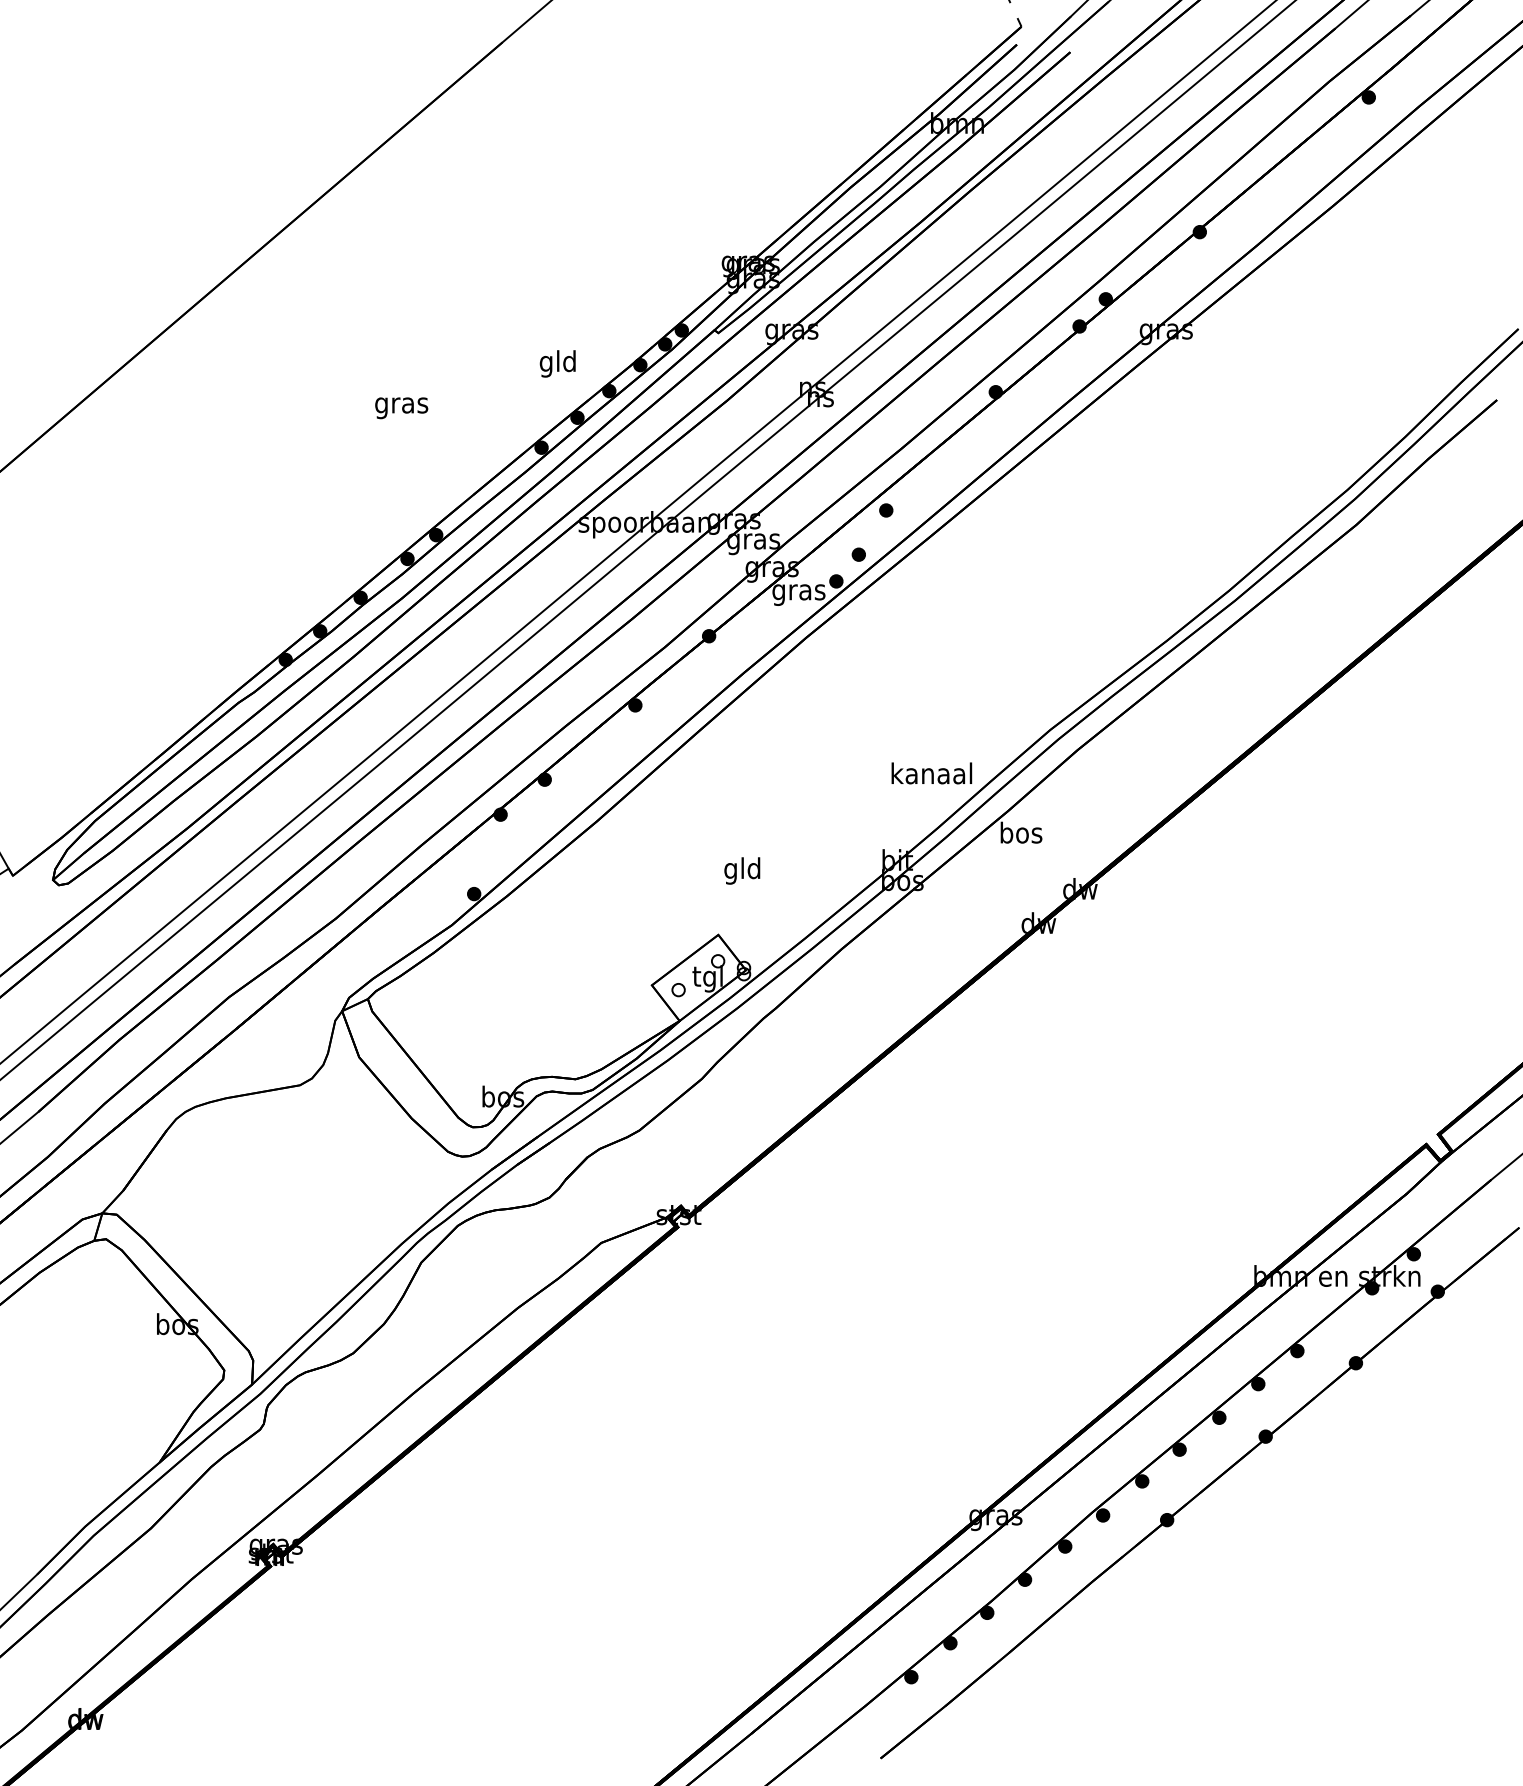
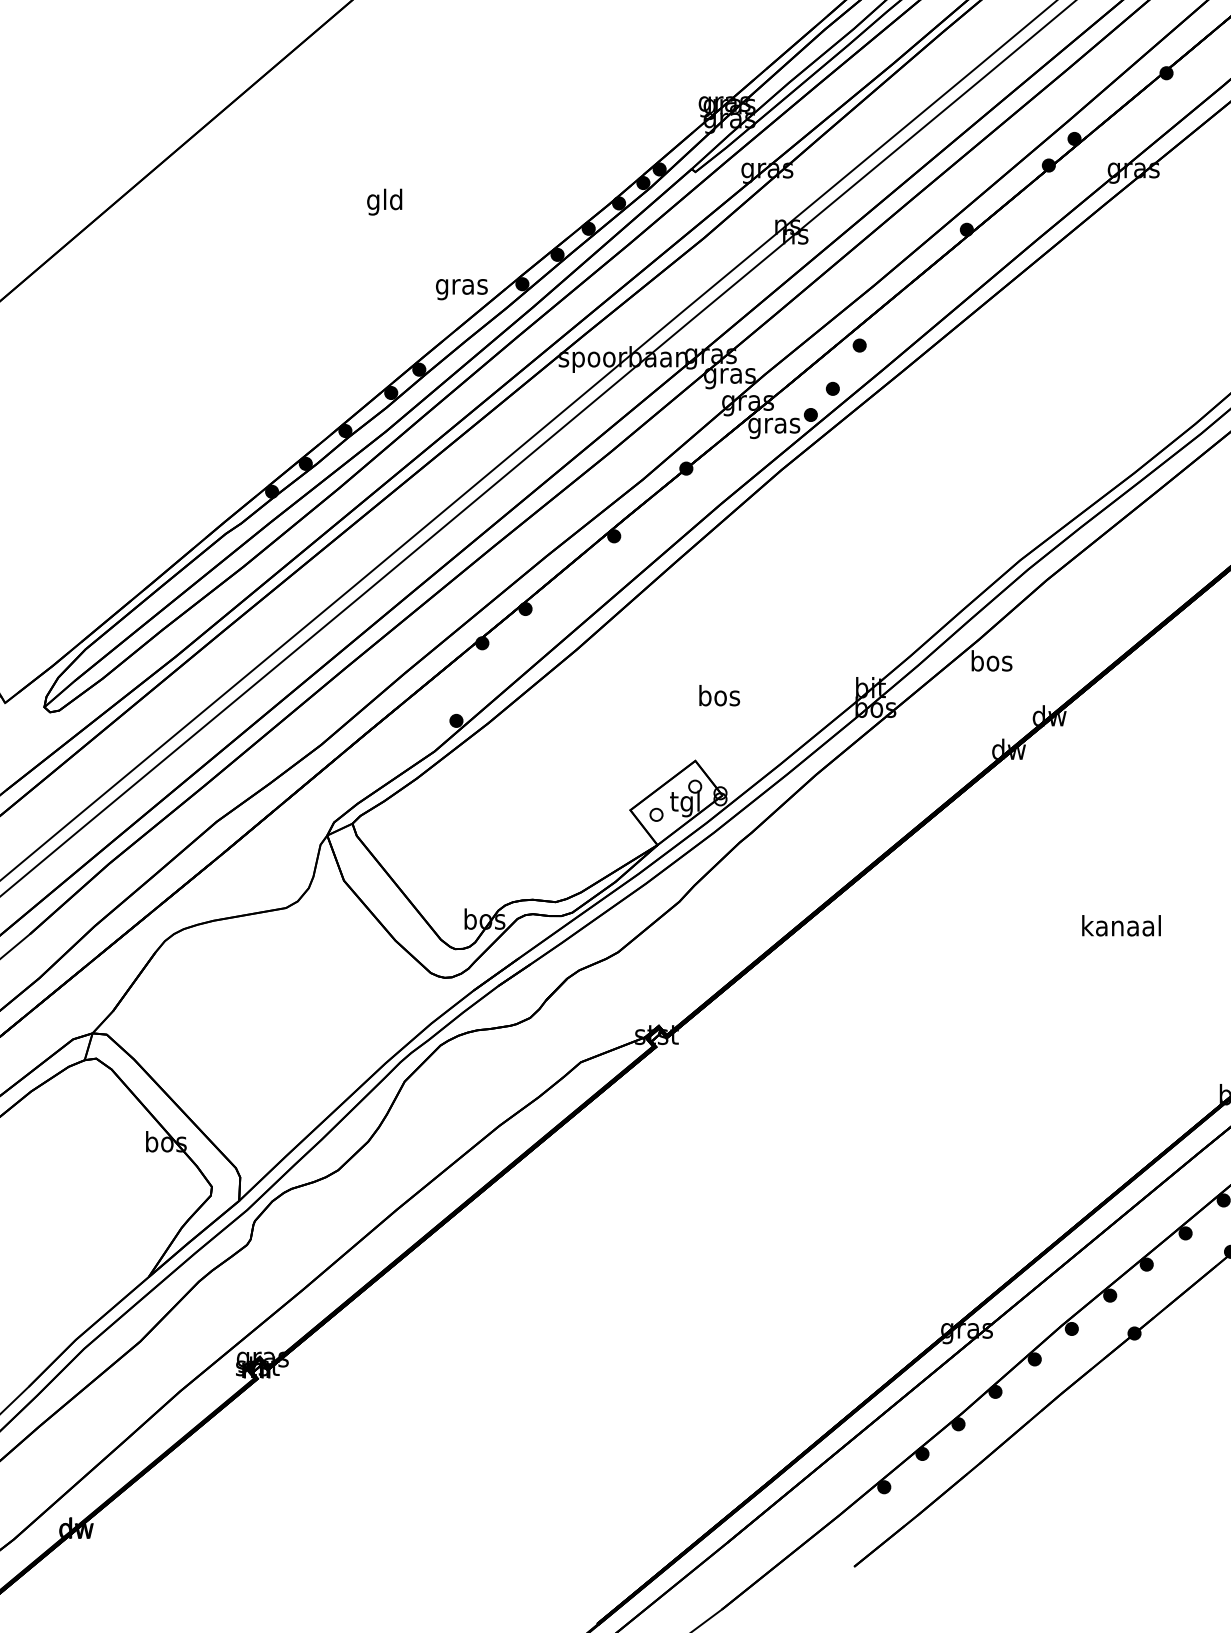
text: (557, 363) -> (384, 201), moved
text: (401, 408) -> (461, 289), moved
text: (931, 773) -> (1121, 925), moved
text: (742, 870) -> (719, 697), gld -> bos

